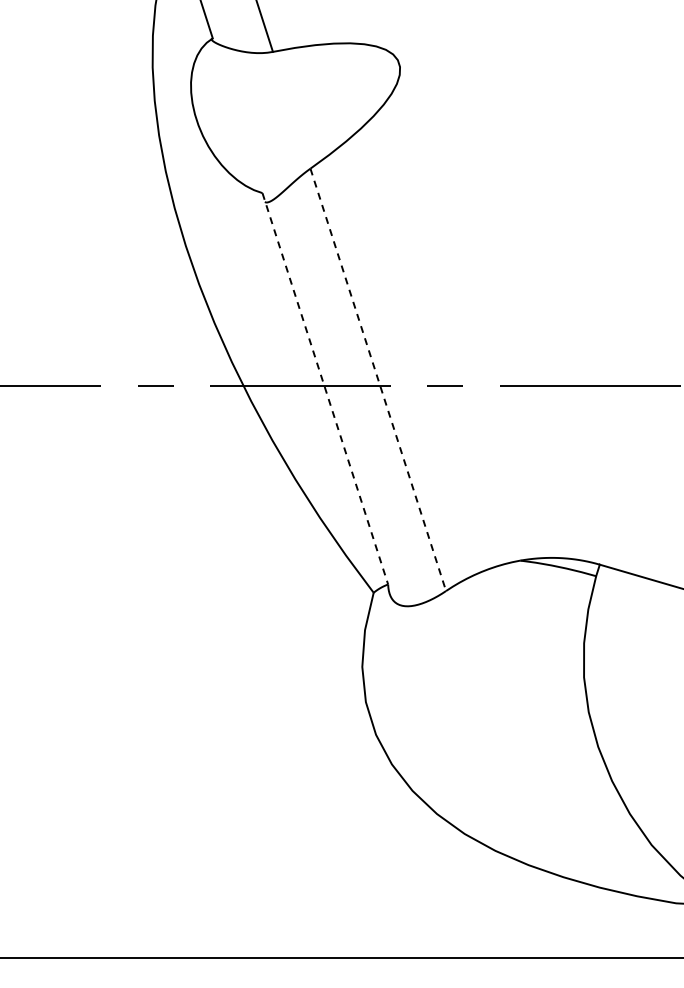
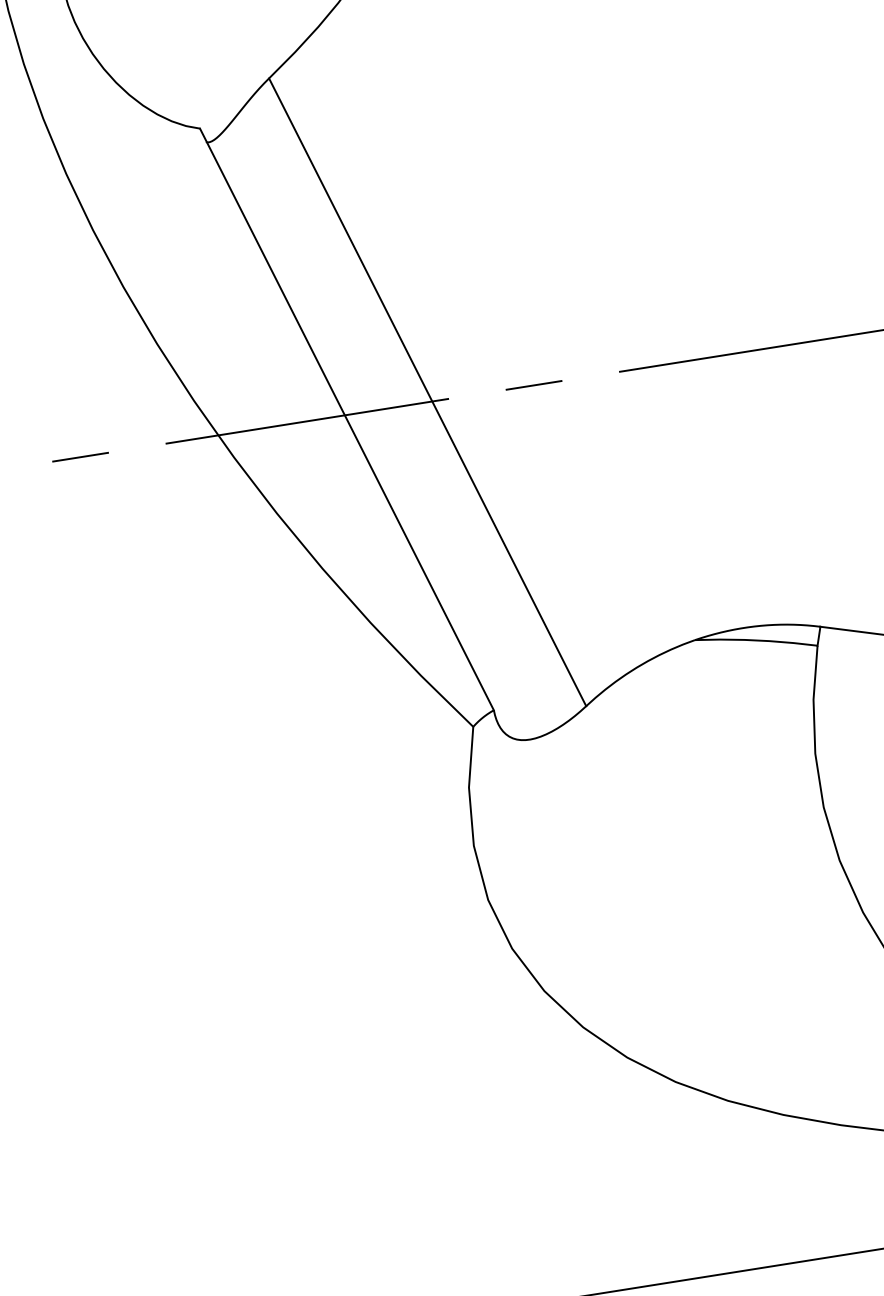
line: (378, 379) -> (427, 391), dashed -> solid
line: (325, 388) -> (347, 418), dashed -> solid

